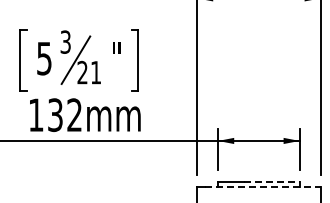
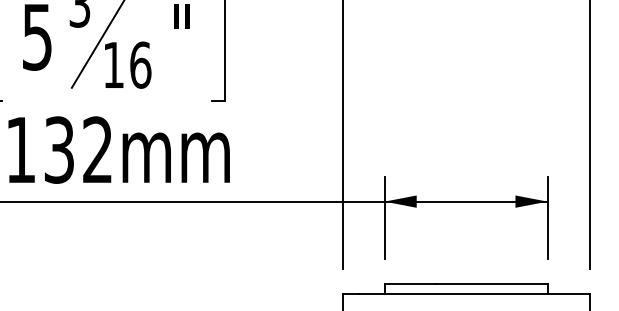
text: (89, 72) -> (127, 64), 21 -> 16
line: (271, 181) -> (491, 282), dashed -> solid
line: (263, 187) -> (475, 294), dashed -> solid

